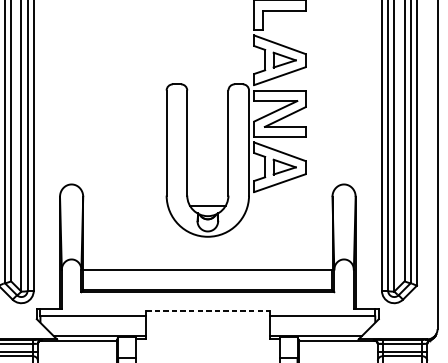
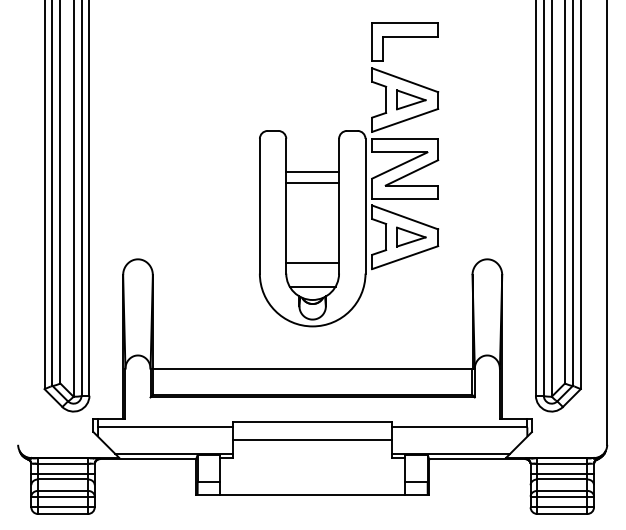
line: (207, 116) -> (312, 172), added
line: (207, 125) -> (312, 183), added
line: (207, 187) -> (312, 263), added
line: (208, 310) -> (313, 421), dashed -> solid
line: (207, 325) -> (312, 440), added

